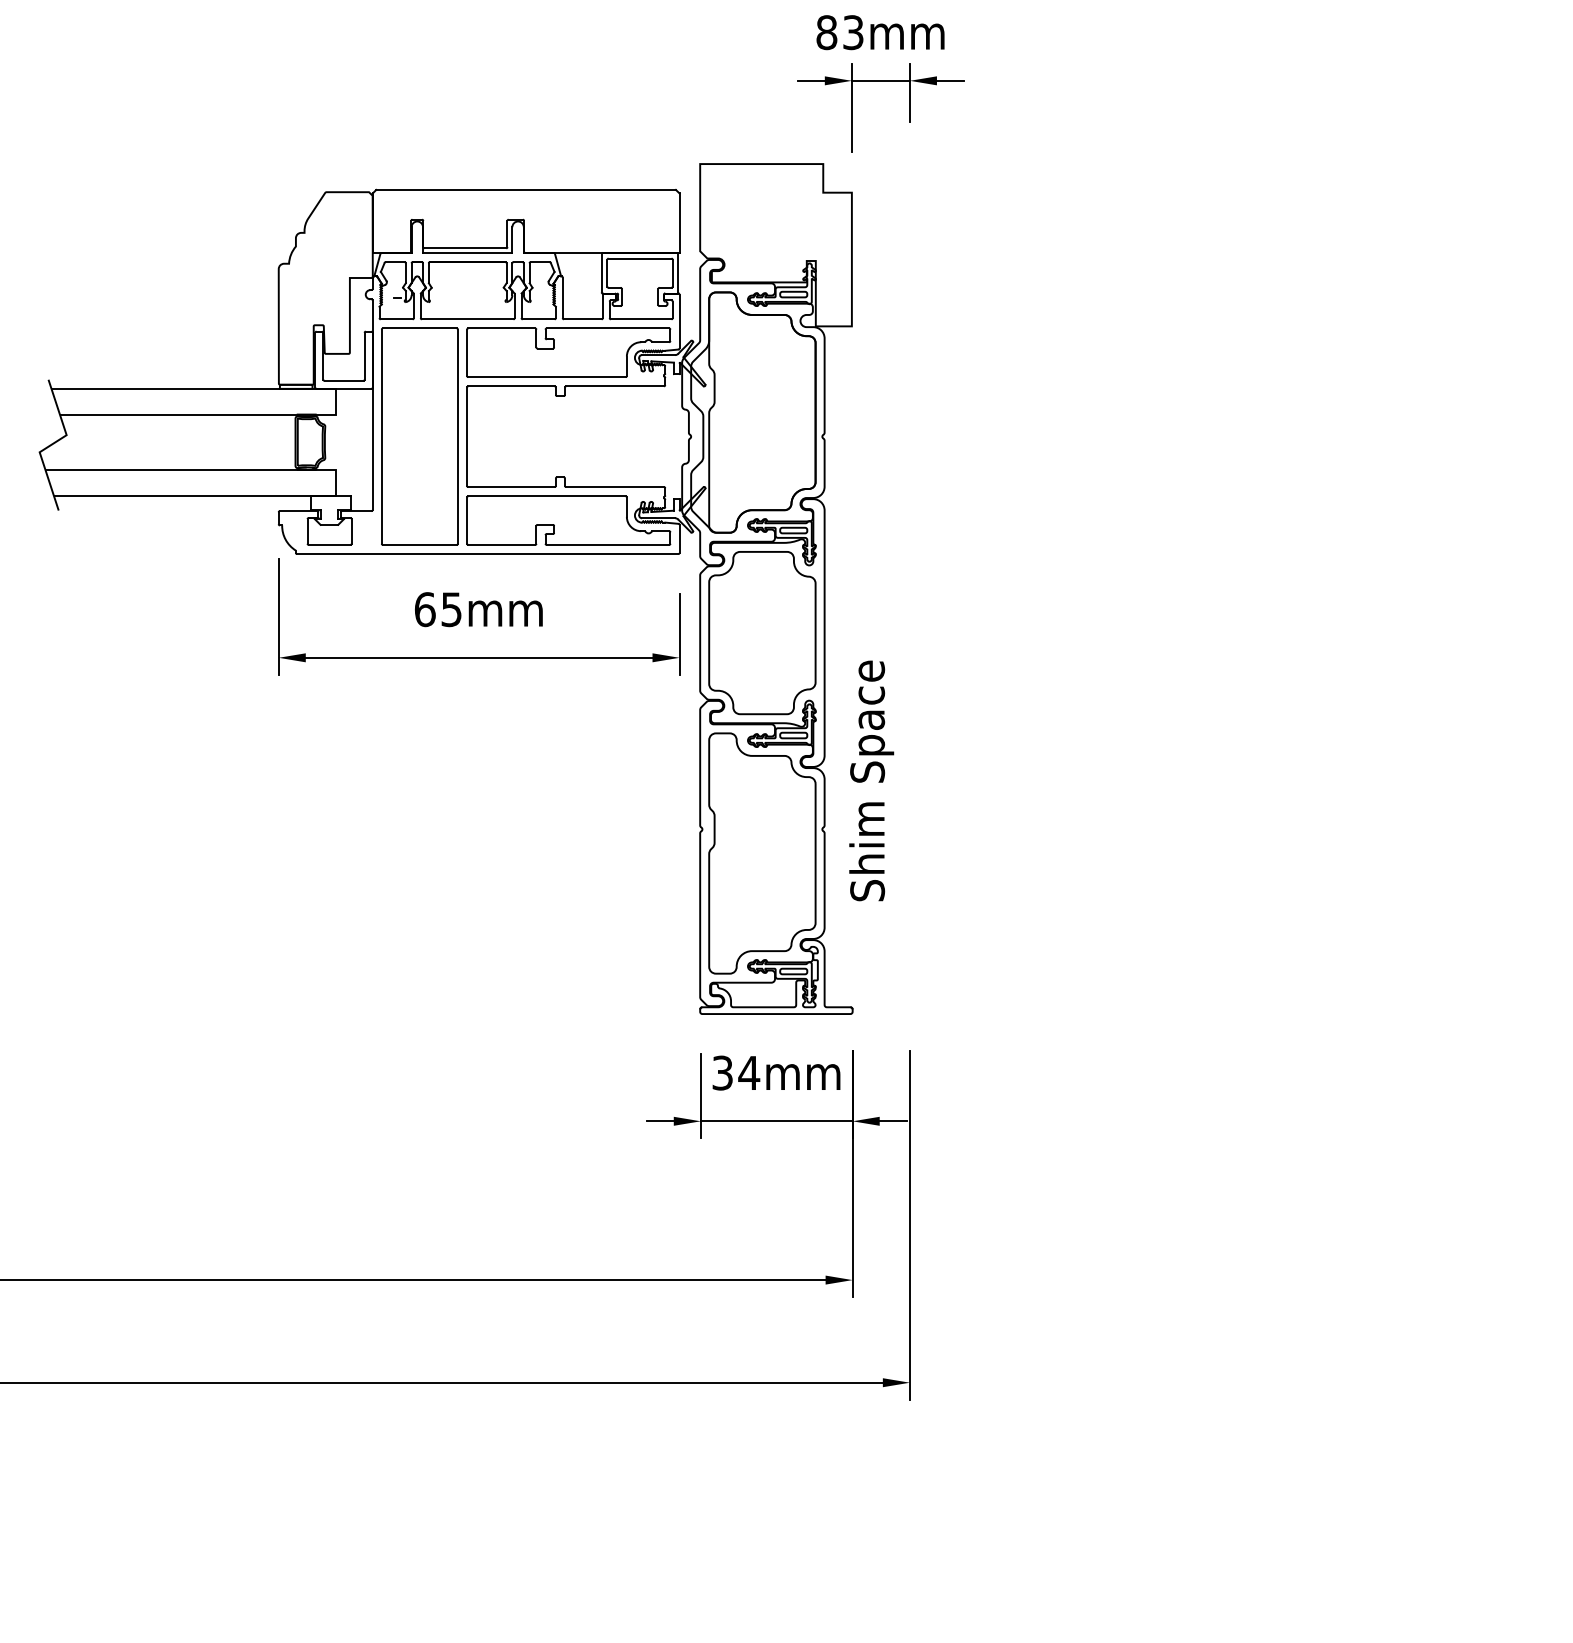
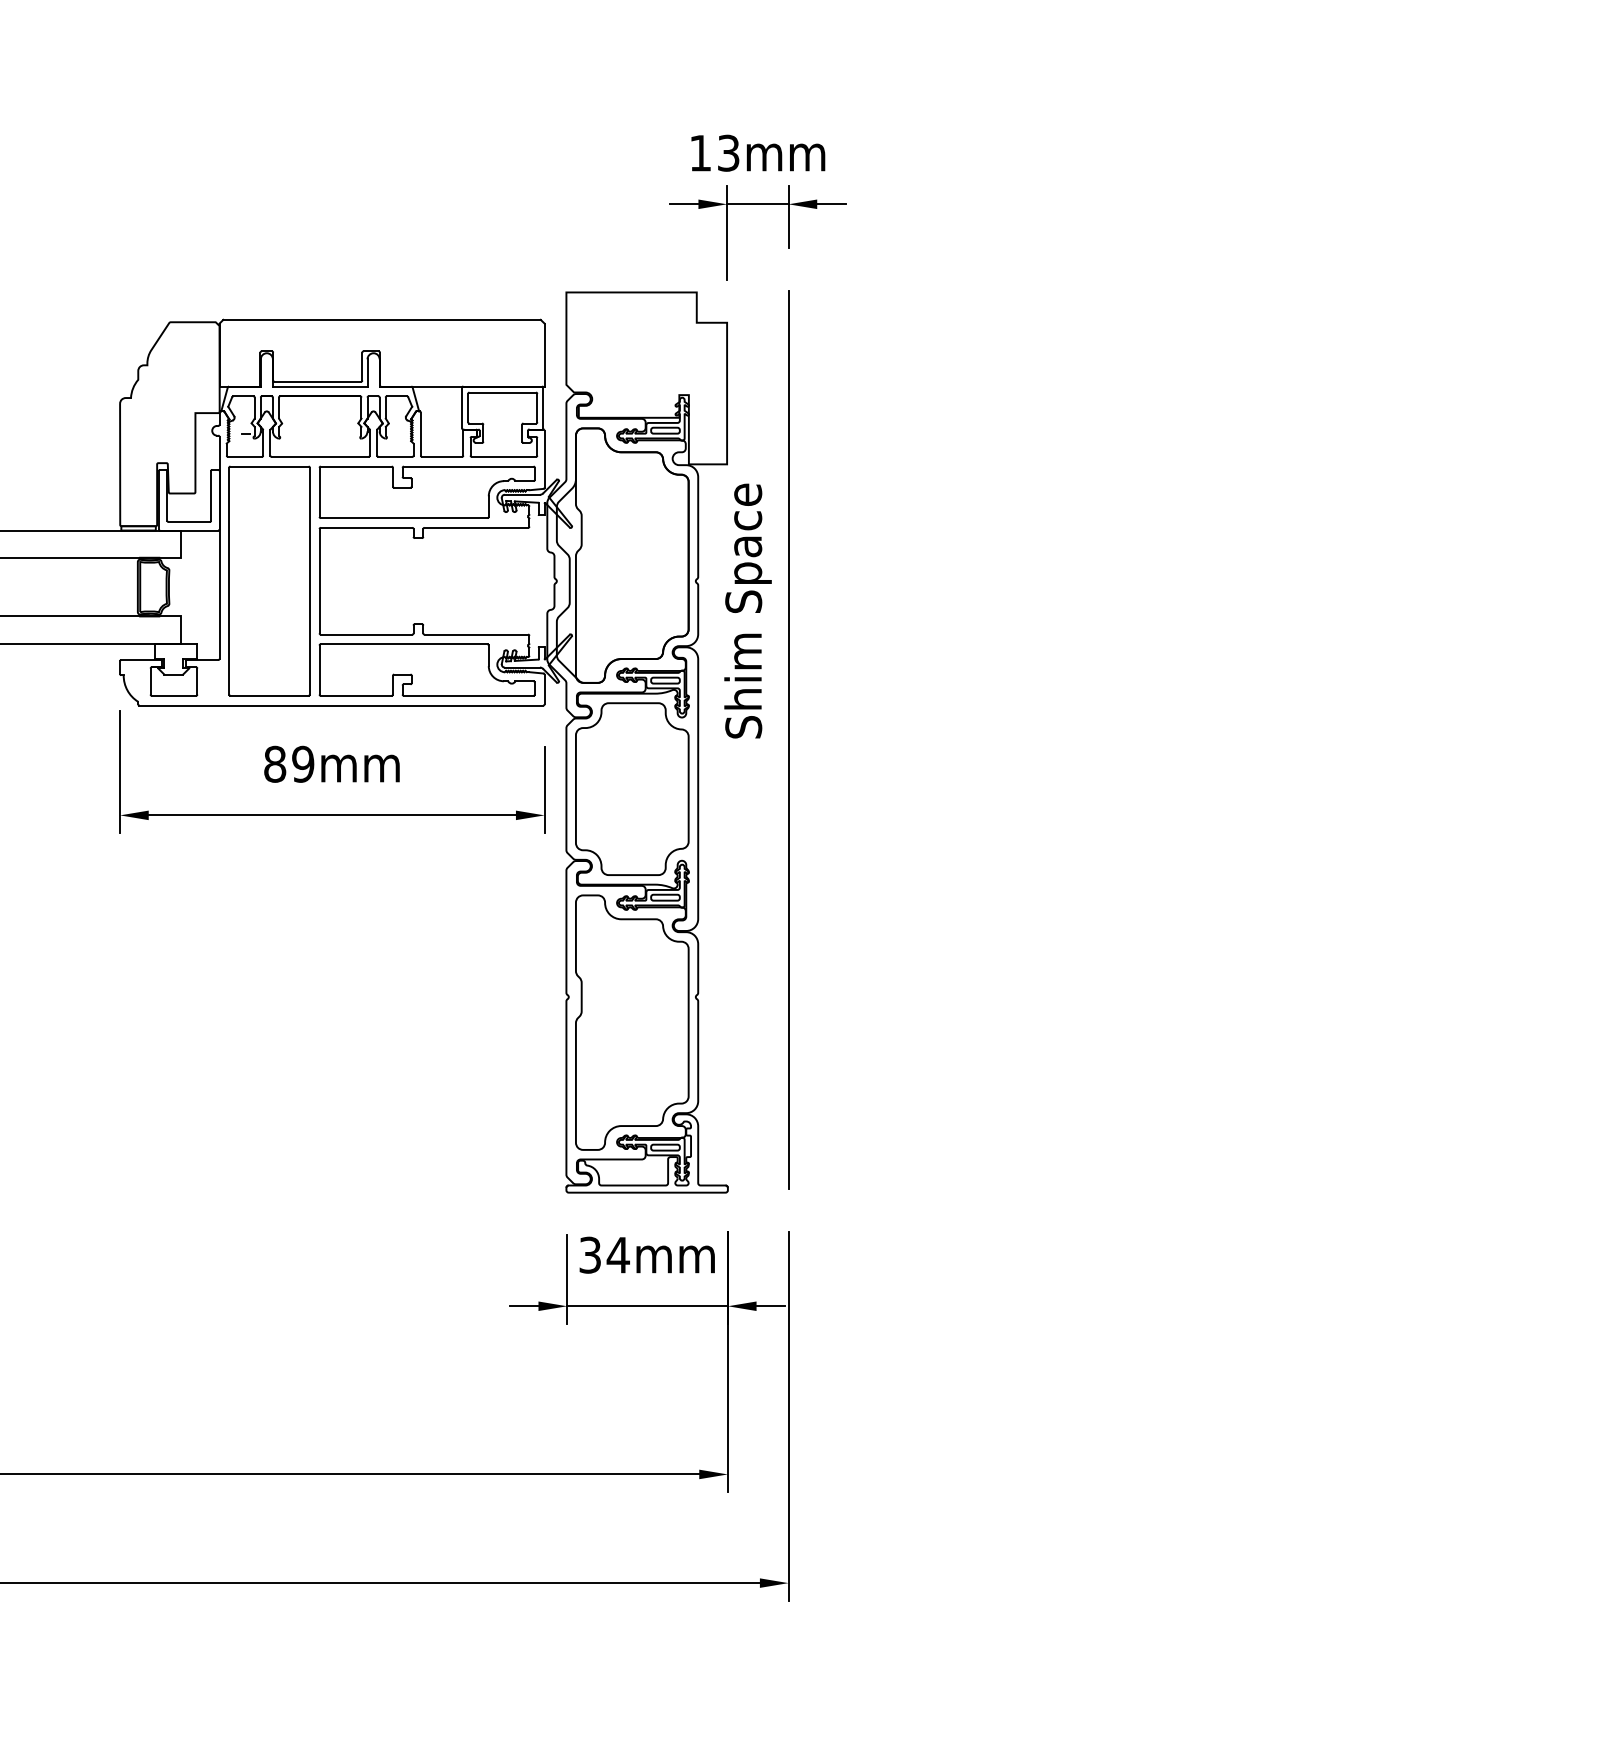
text: (826, 32) -> (700, 153), 83mm -> 13mm
line: (909, 586) -> (788, 739), added
text: (438, 609) -> (289, 764), 65mm -> 89mm
text: (871, 780) -> (747, 610), moved

